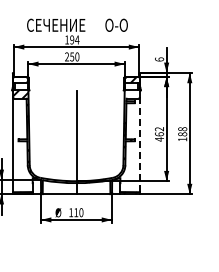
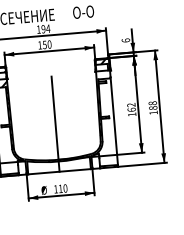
text: (66, 56) -> (39, 44), 250 -> 150
text: (159, 139) -> (132, 114), 462 -> 162
line: (139, 145) -> (114, 121), dashed -> solid

